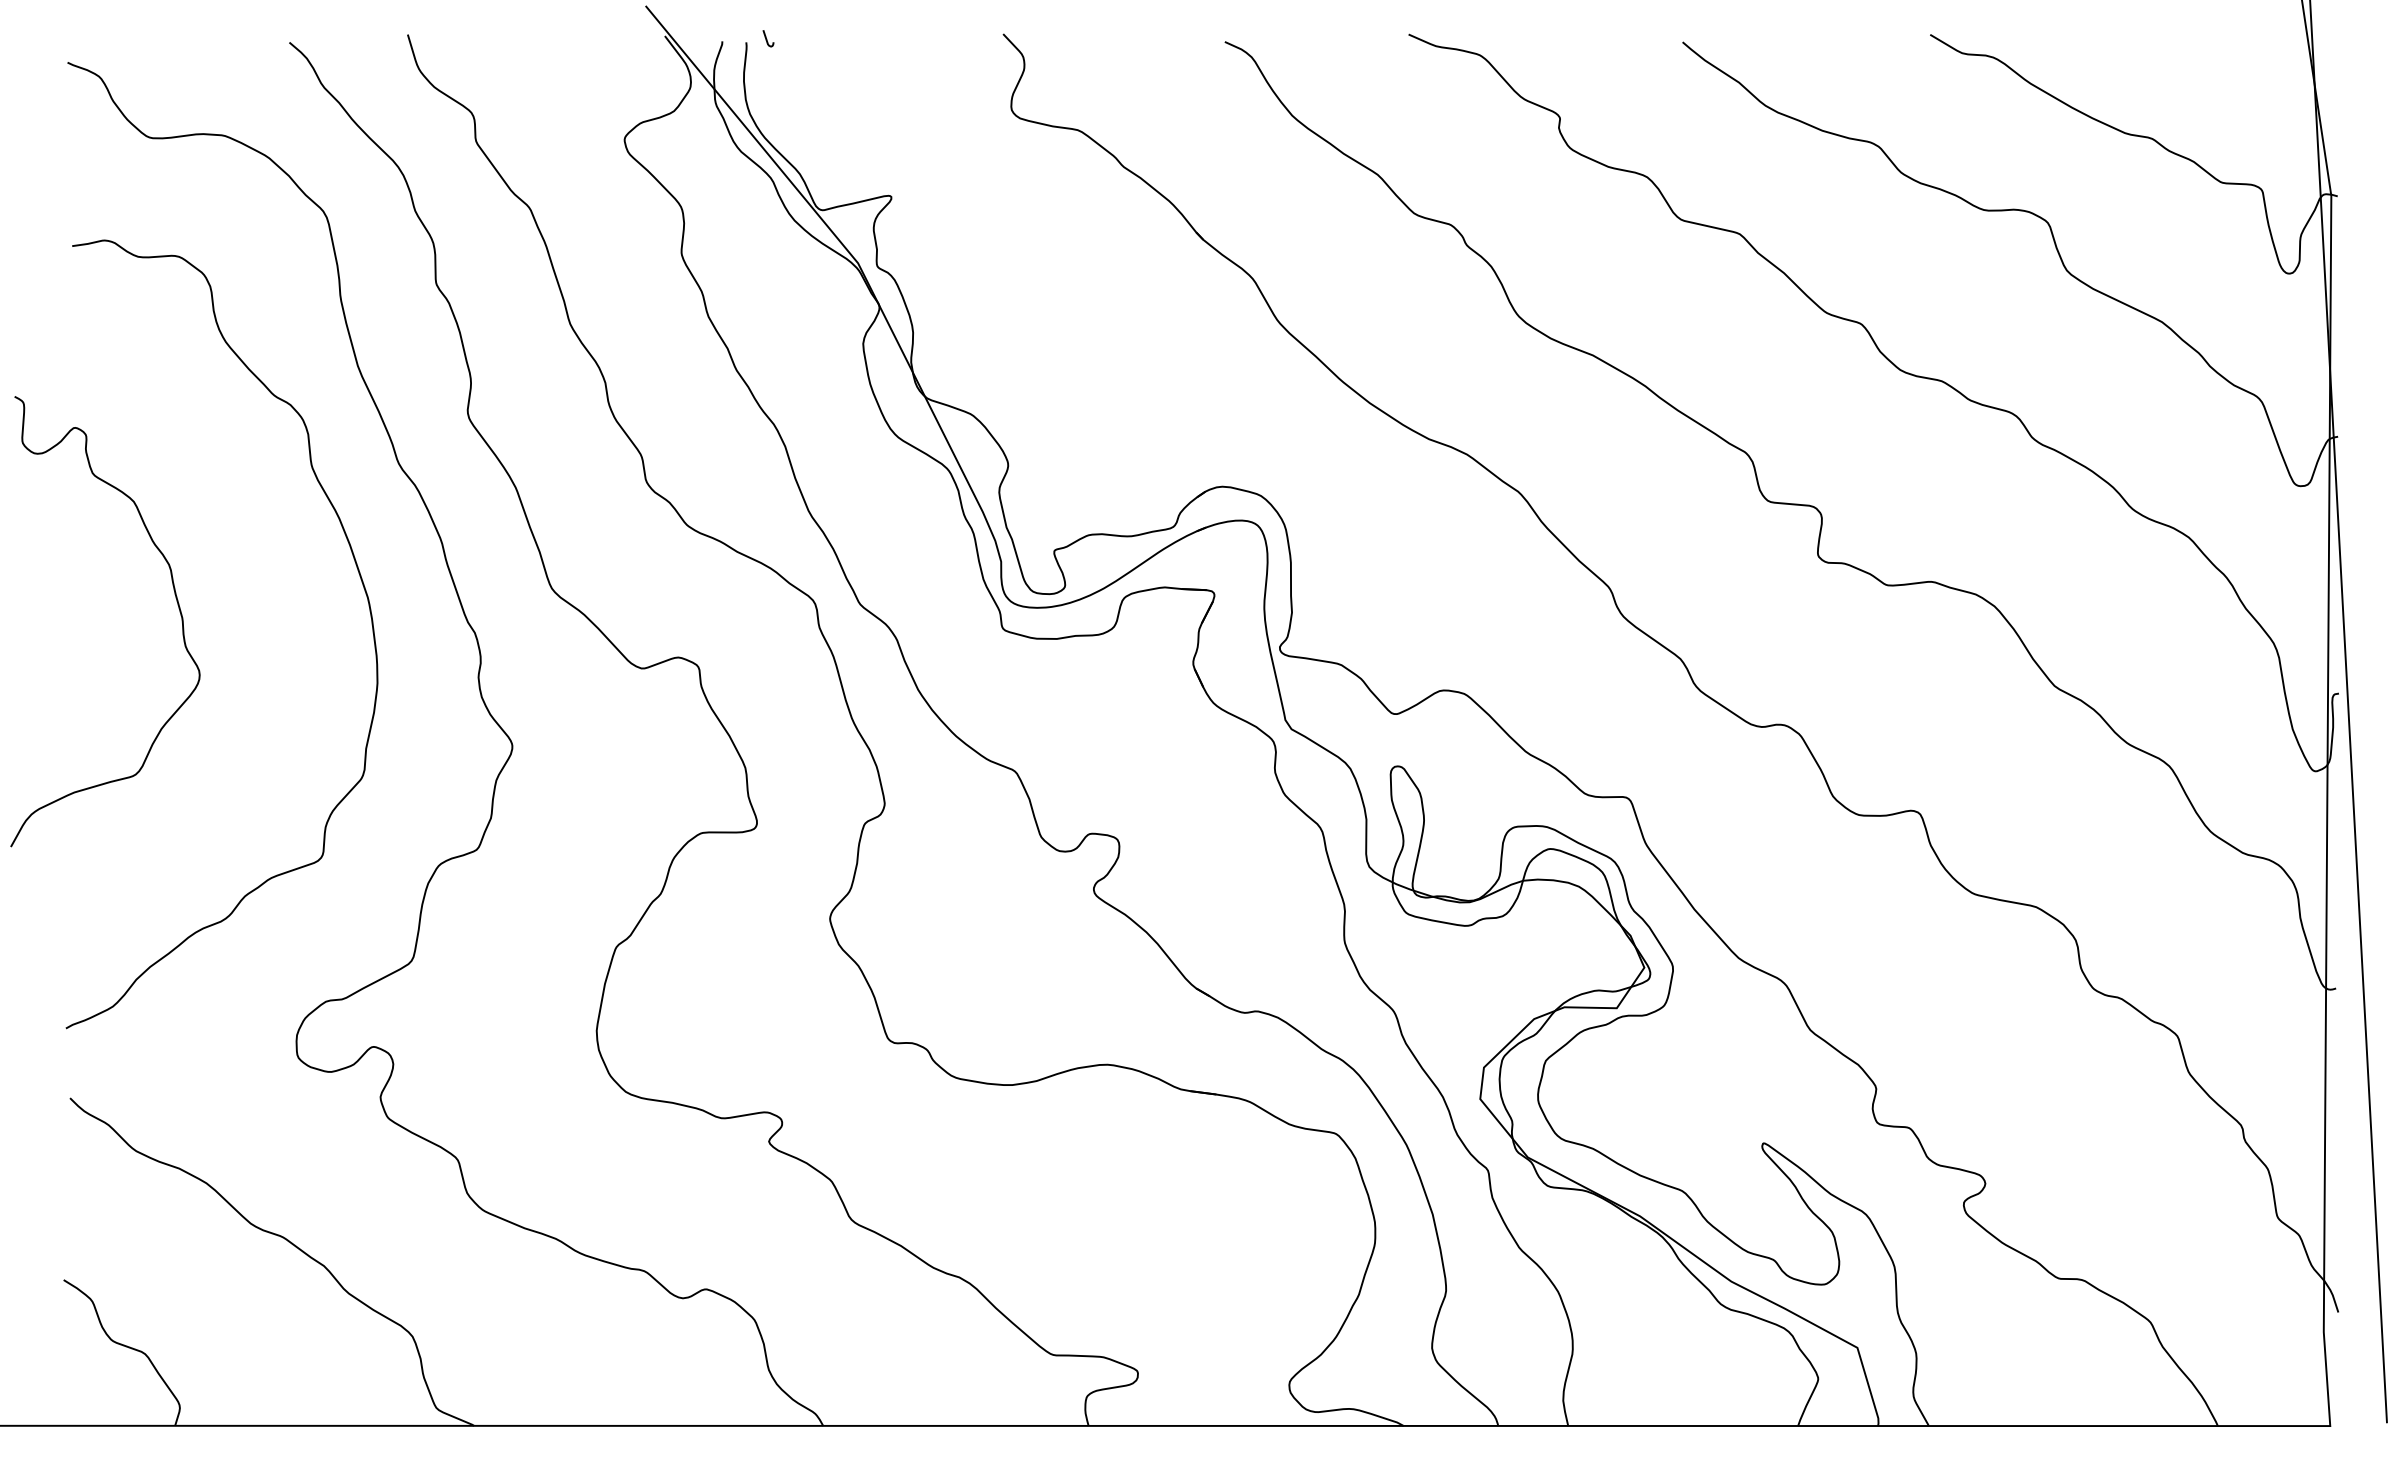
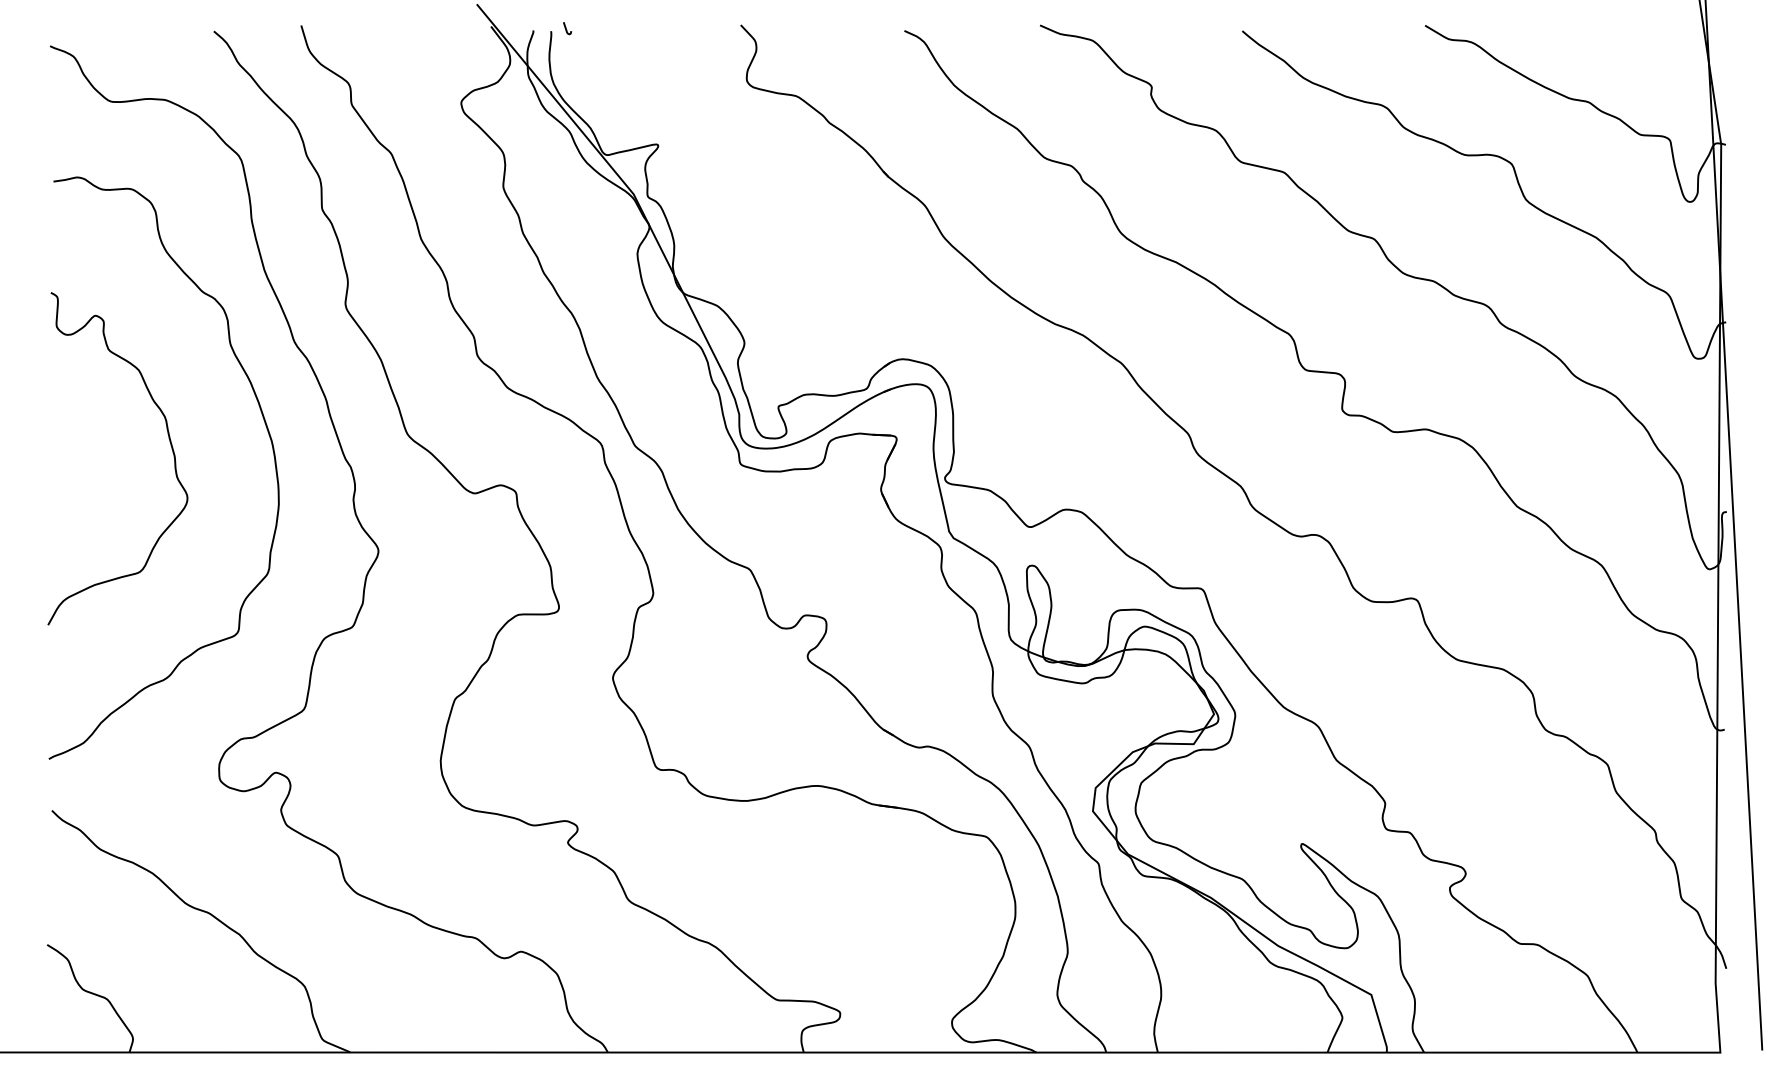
curve: (175, 598) -> (169, 441), moved

